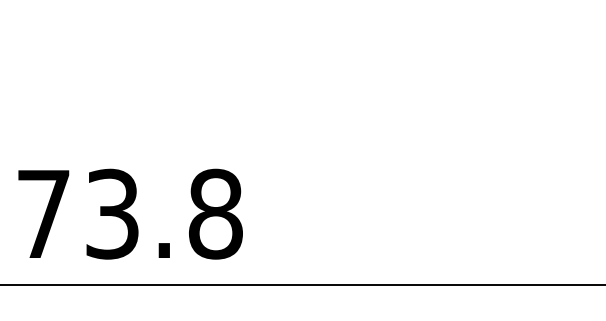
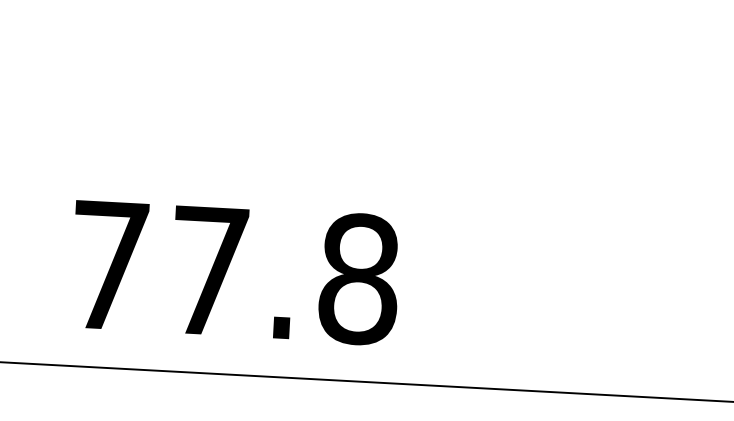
text: (112, 213) -> (209, 270), 73.8 -> 77.8

